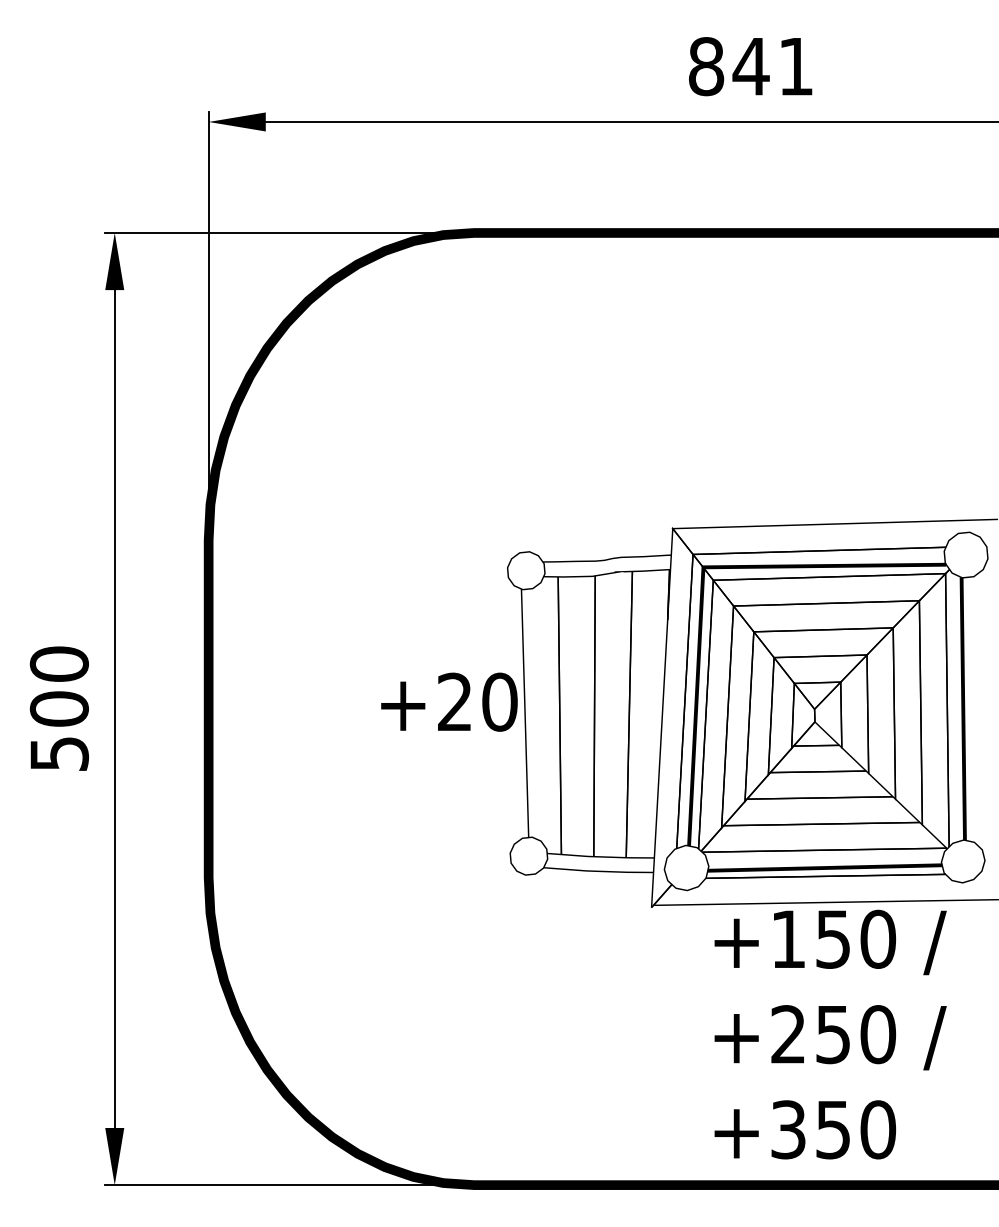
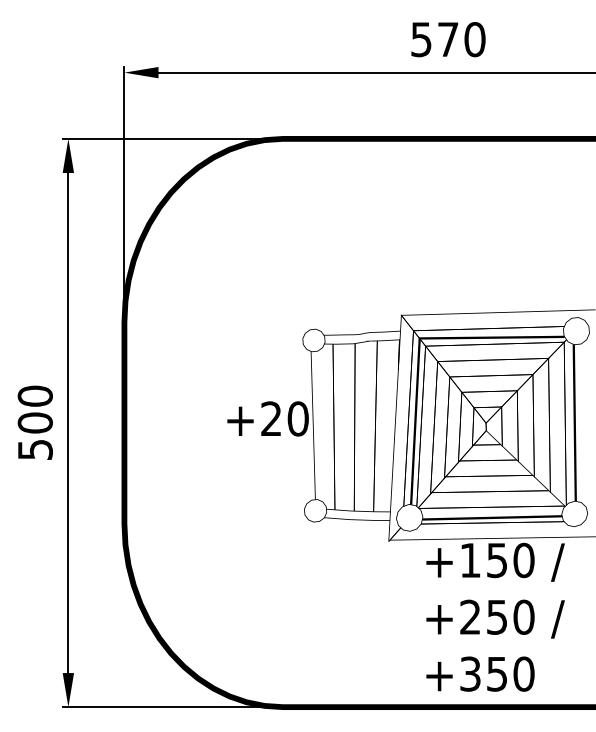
text: (751, 66) -> (448, 39), 841 -> 570

